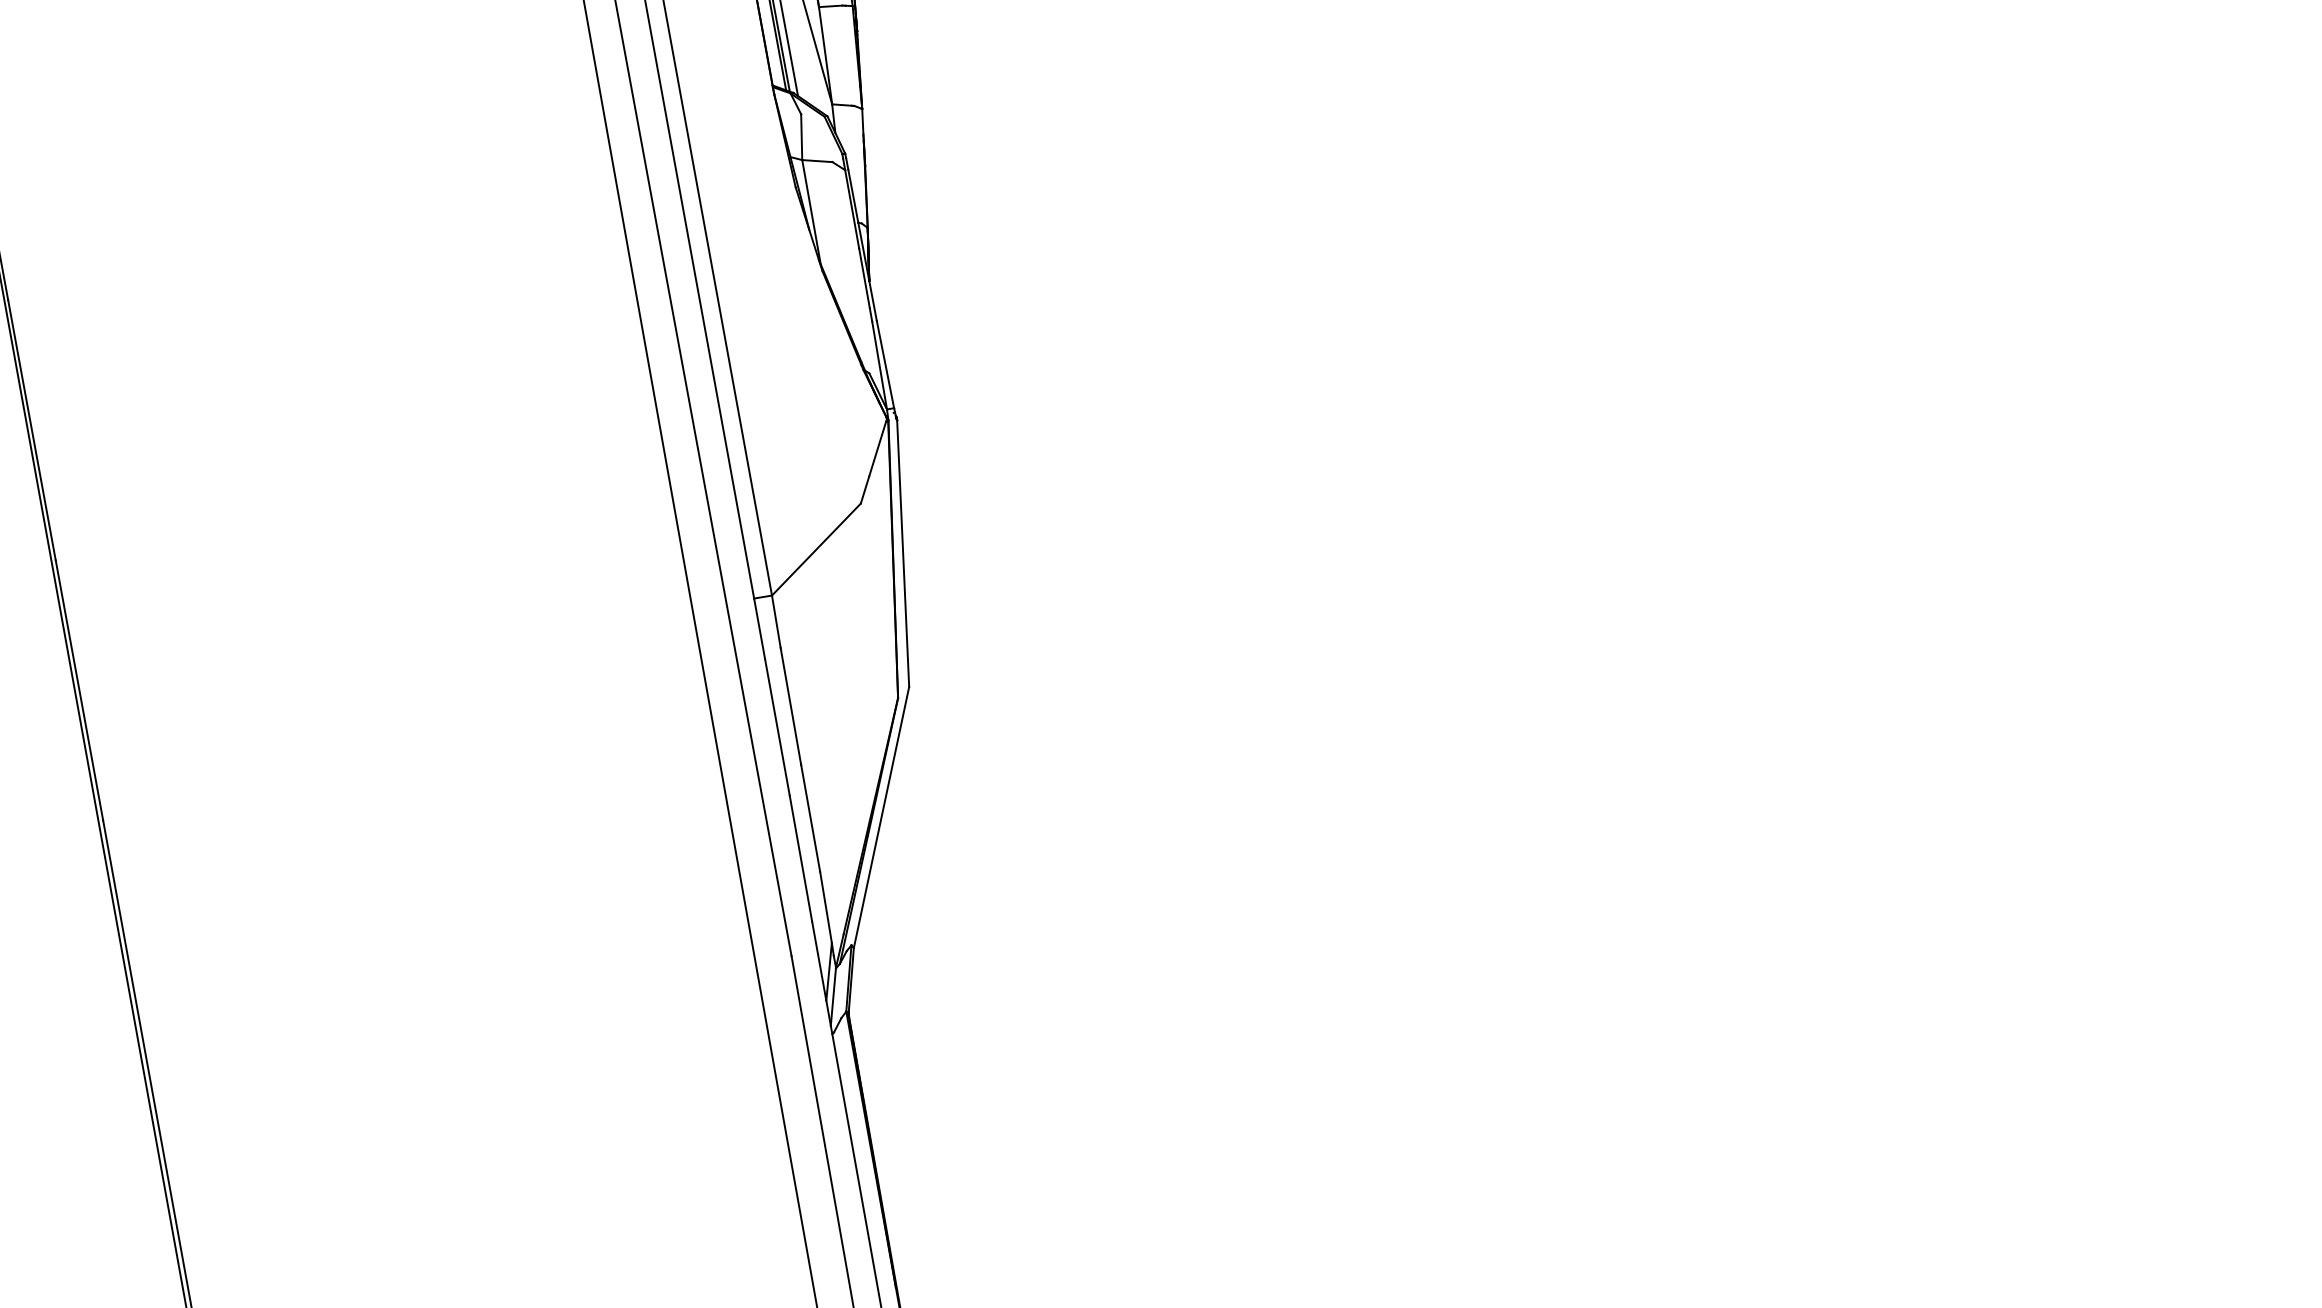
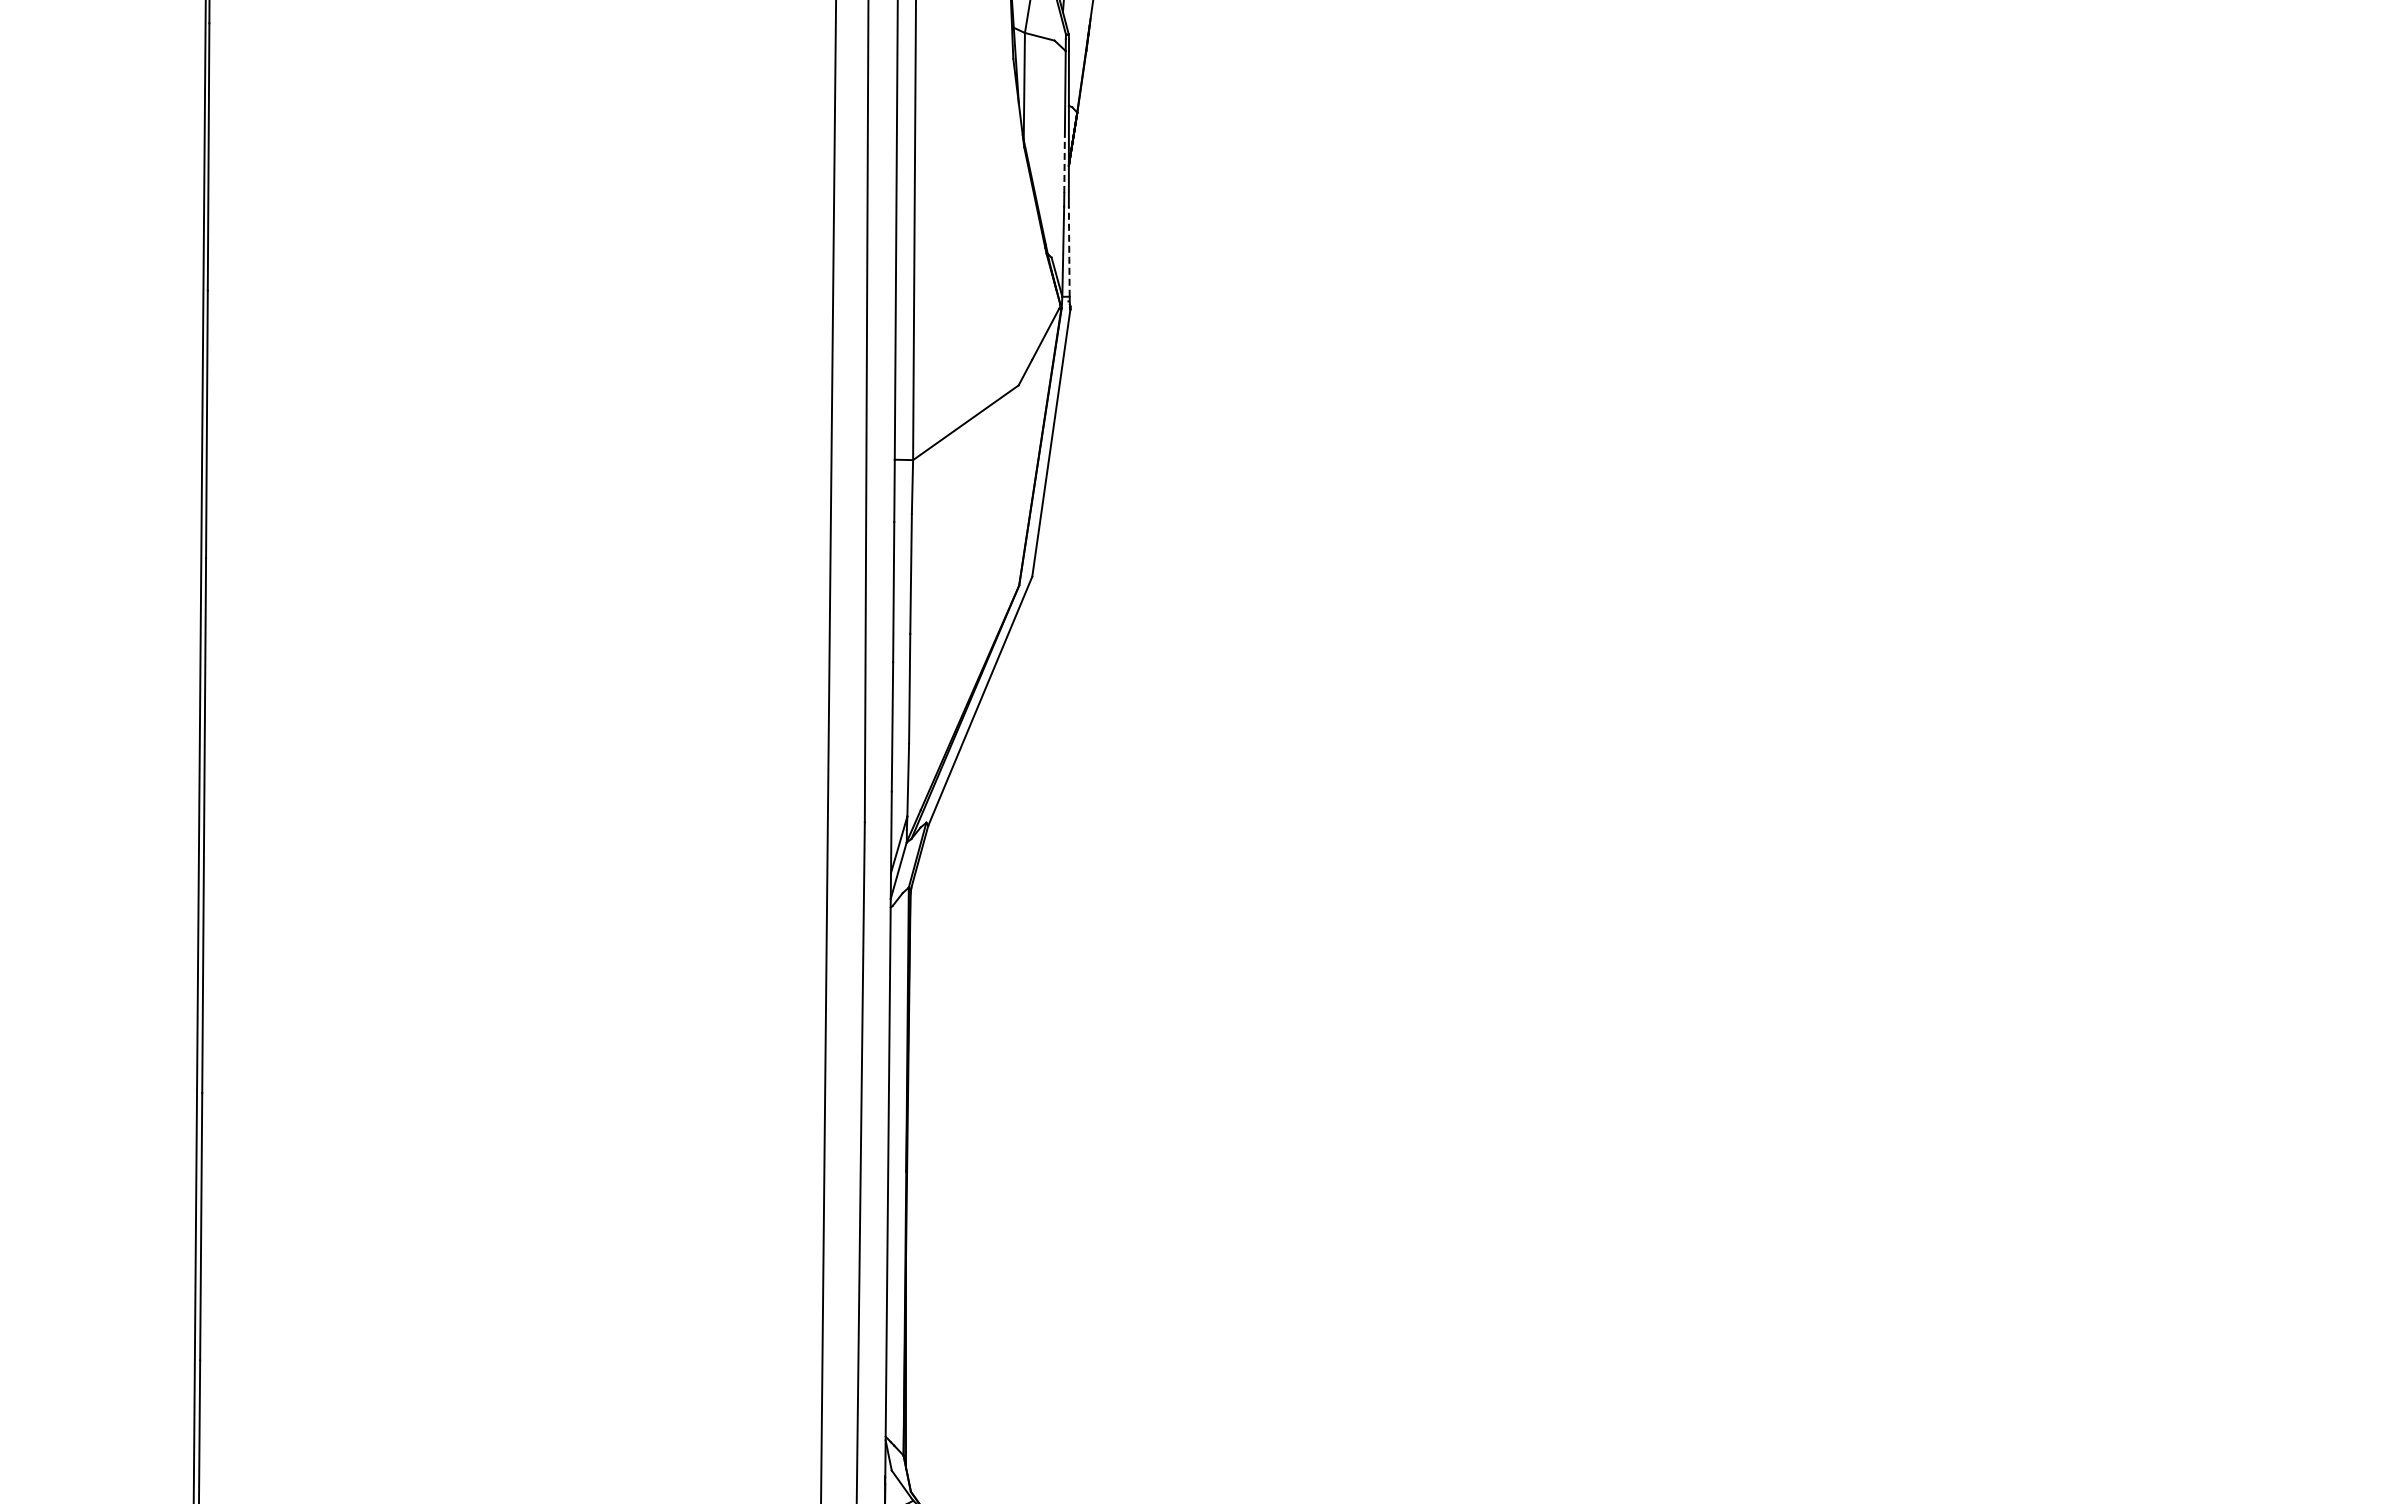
line: (864, 278) -> (1064, 162), solid -> dashed
line: (885, 364) -> (1069, 251), solid -> dashed

